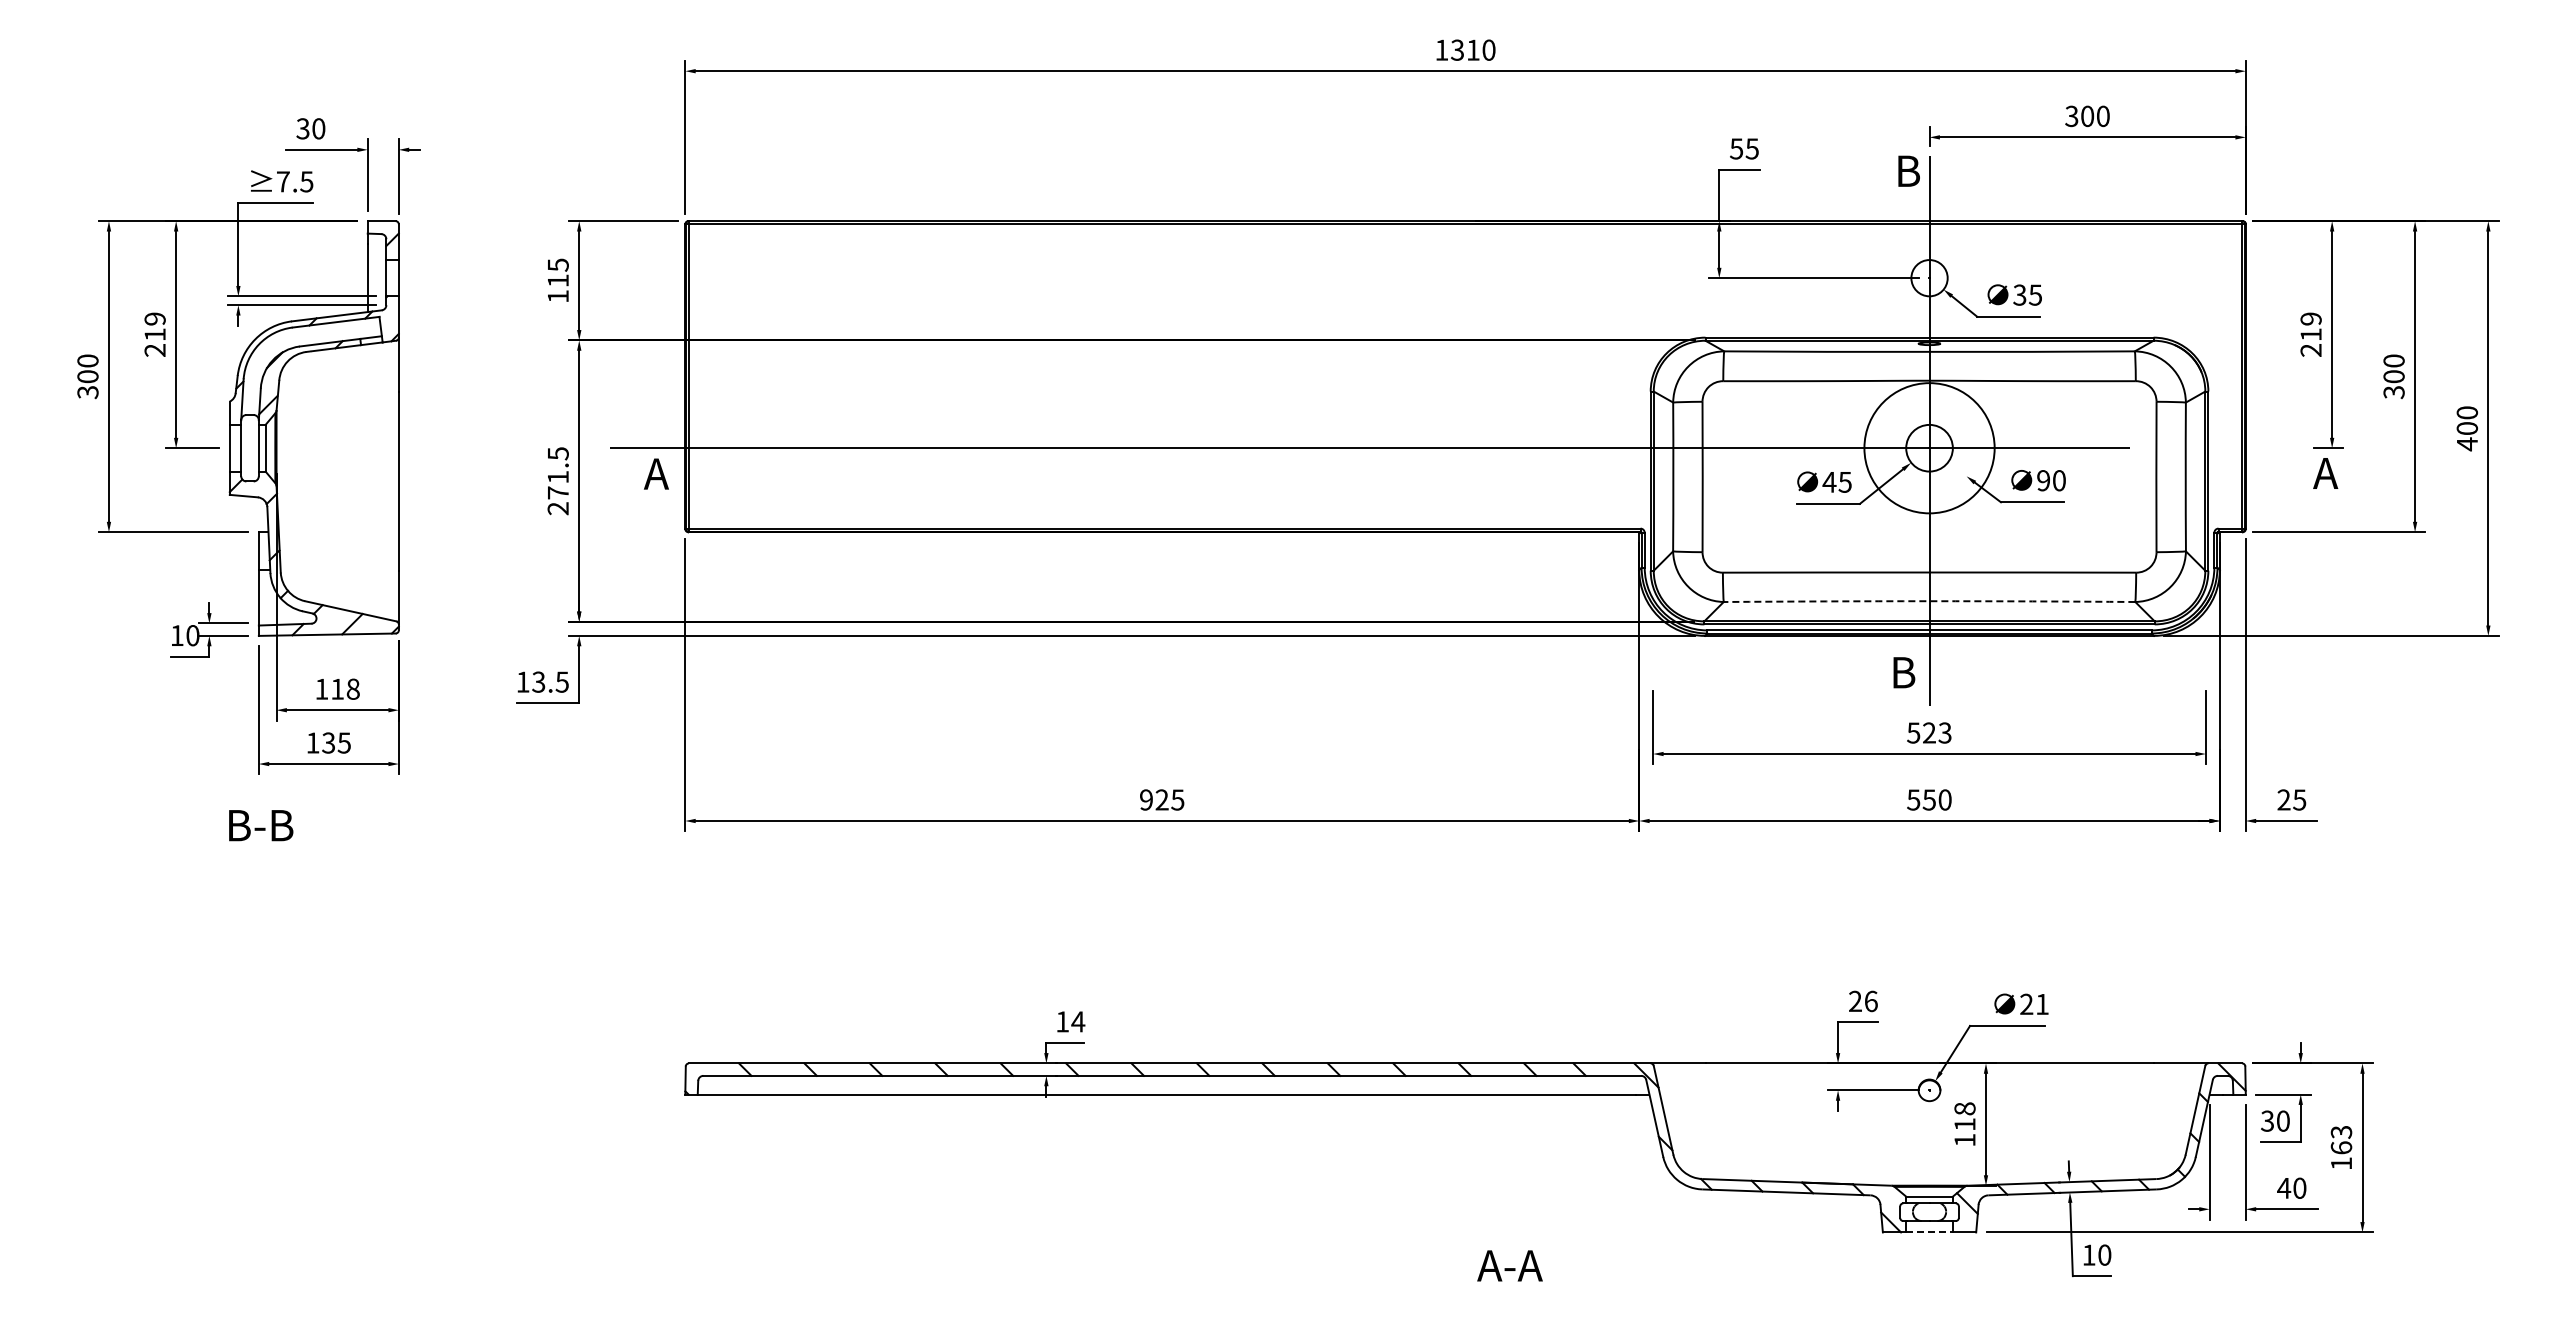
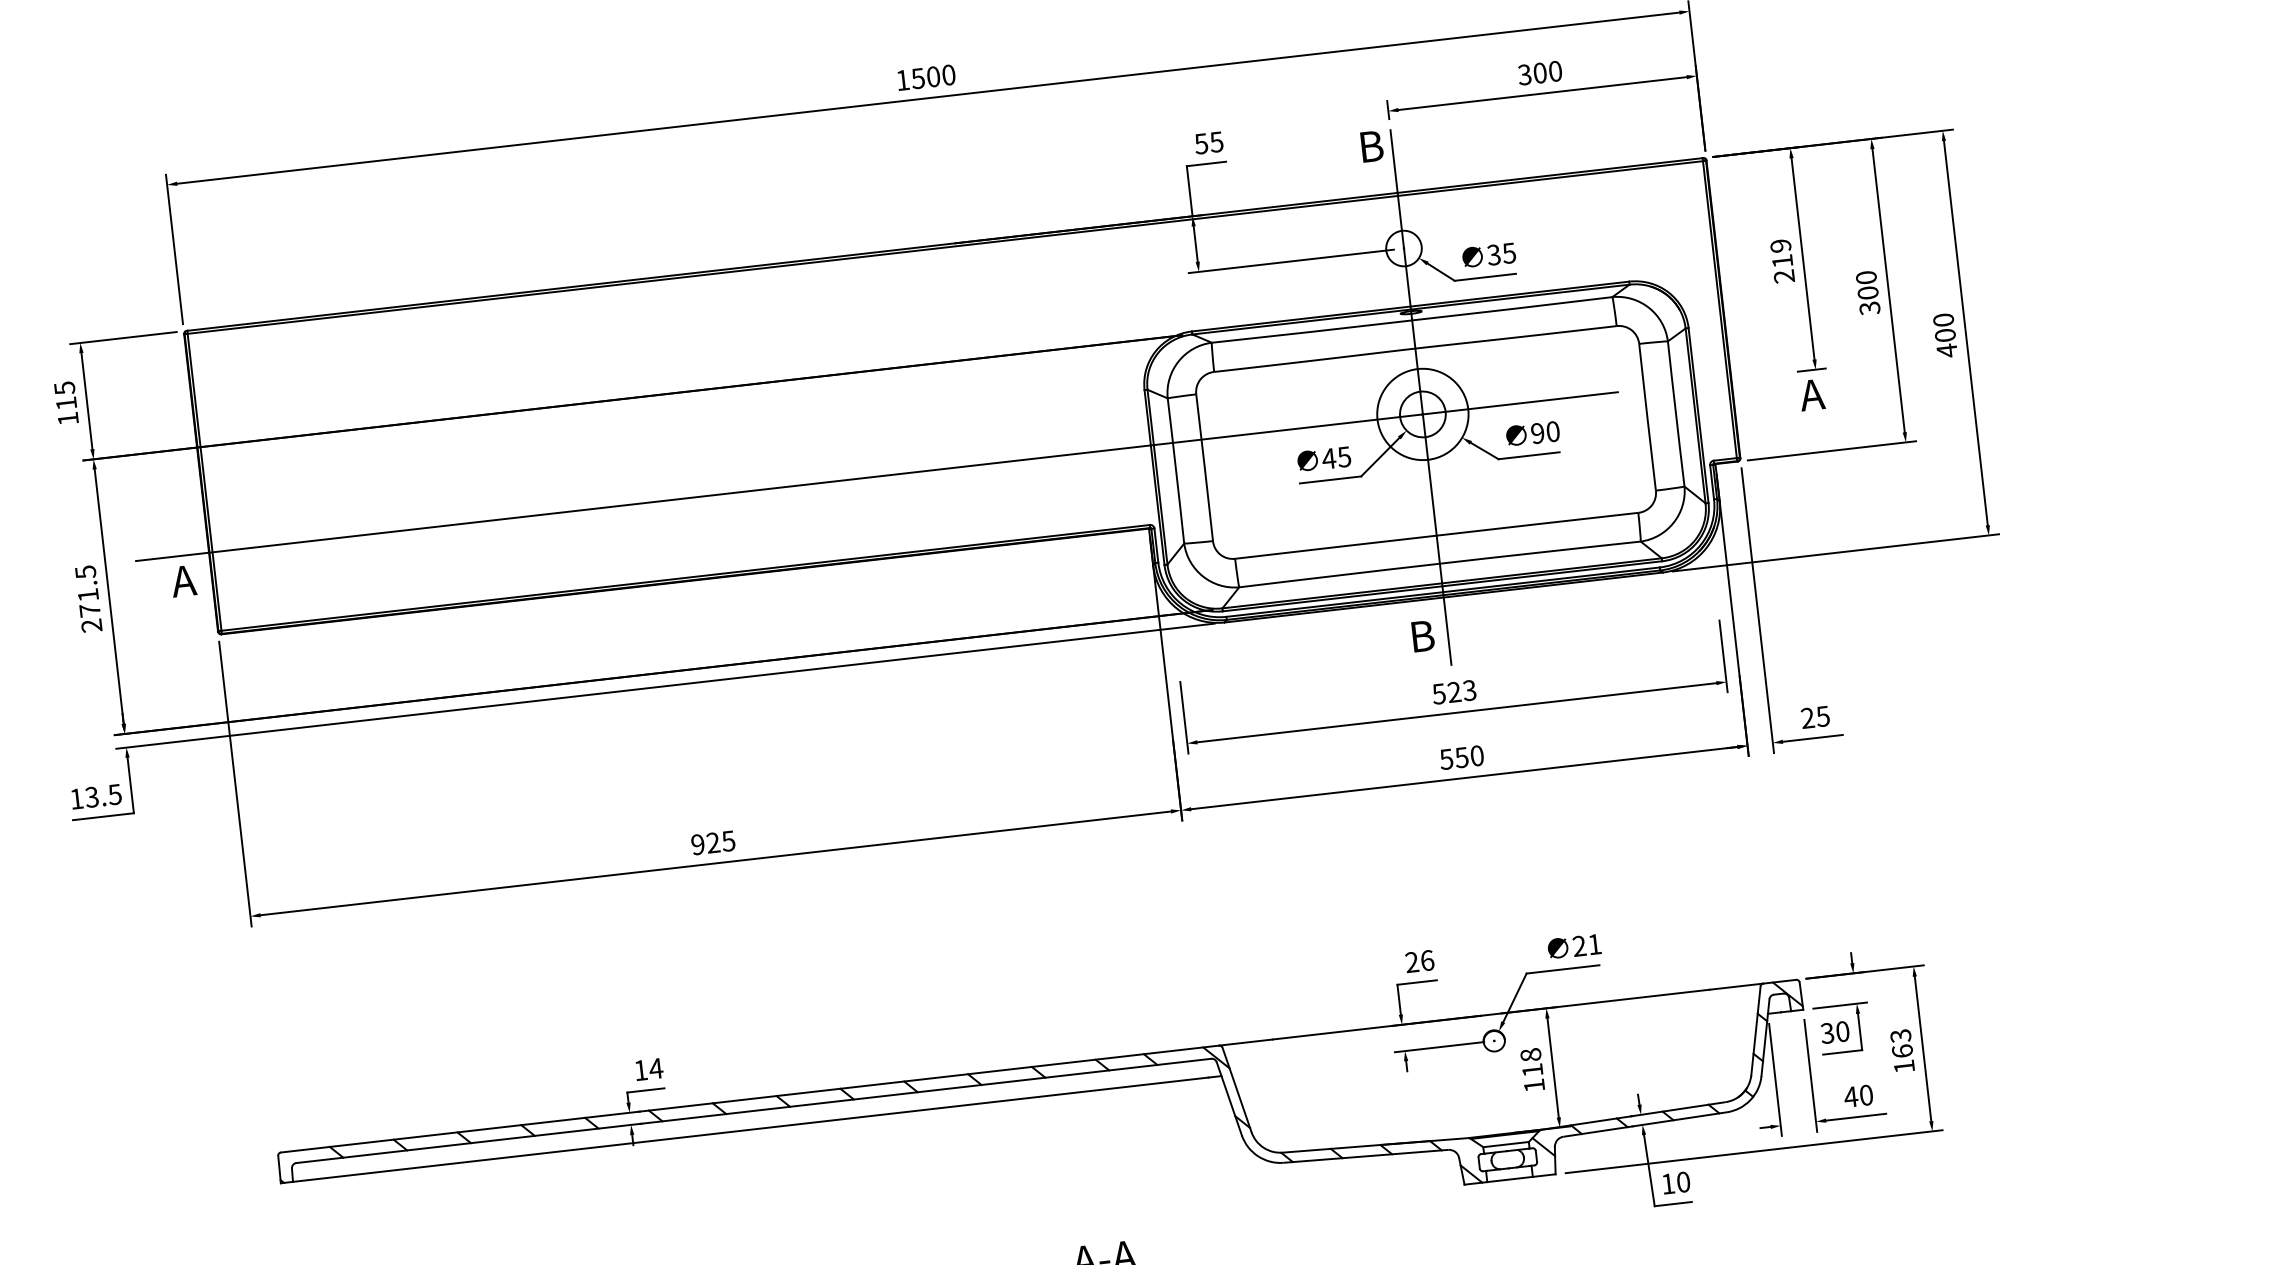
text: (1465, 49) -> (925, 77), 1310 -> 1500
circle: (1929, 447) -> (1422, 413), size x0.71
arc: (1929, 601) -> (1439, 563), dashed -> solid
line: (1930, 1232) -> (1511, 1179), dashed -> solid

